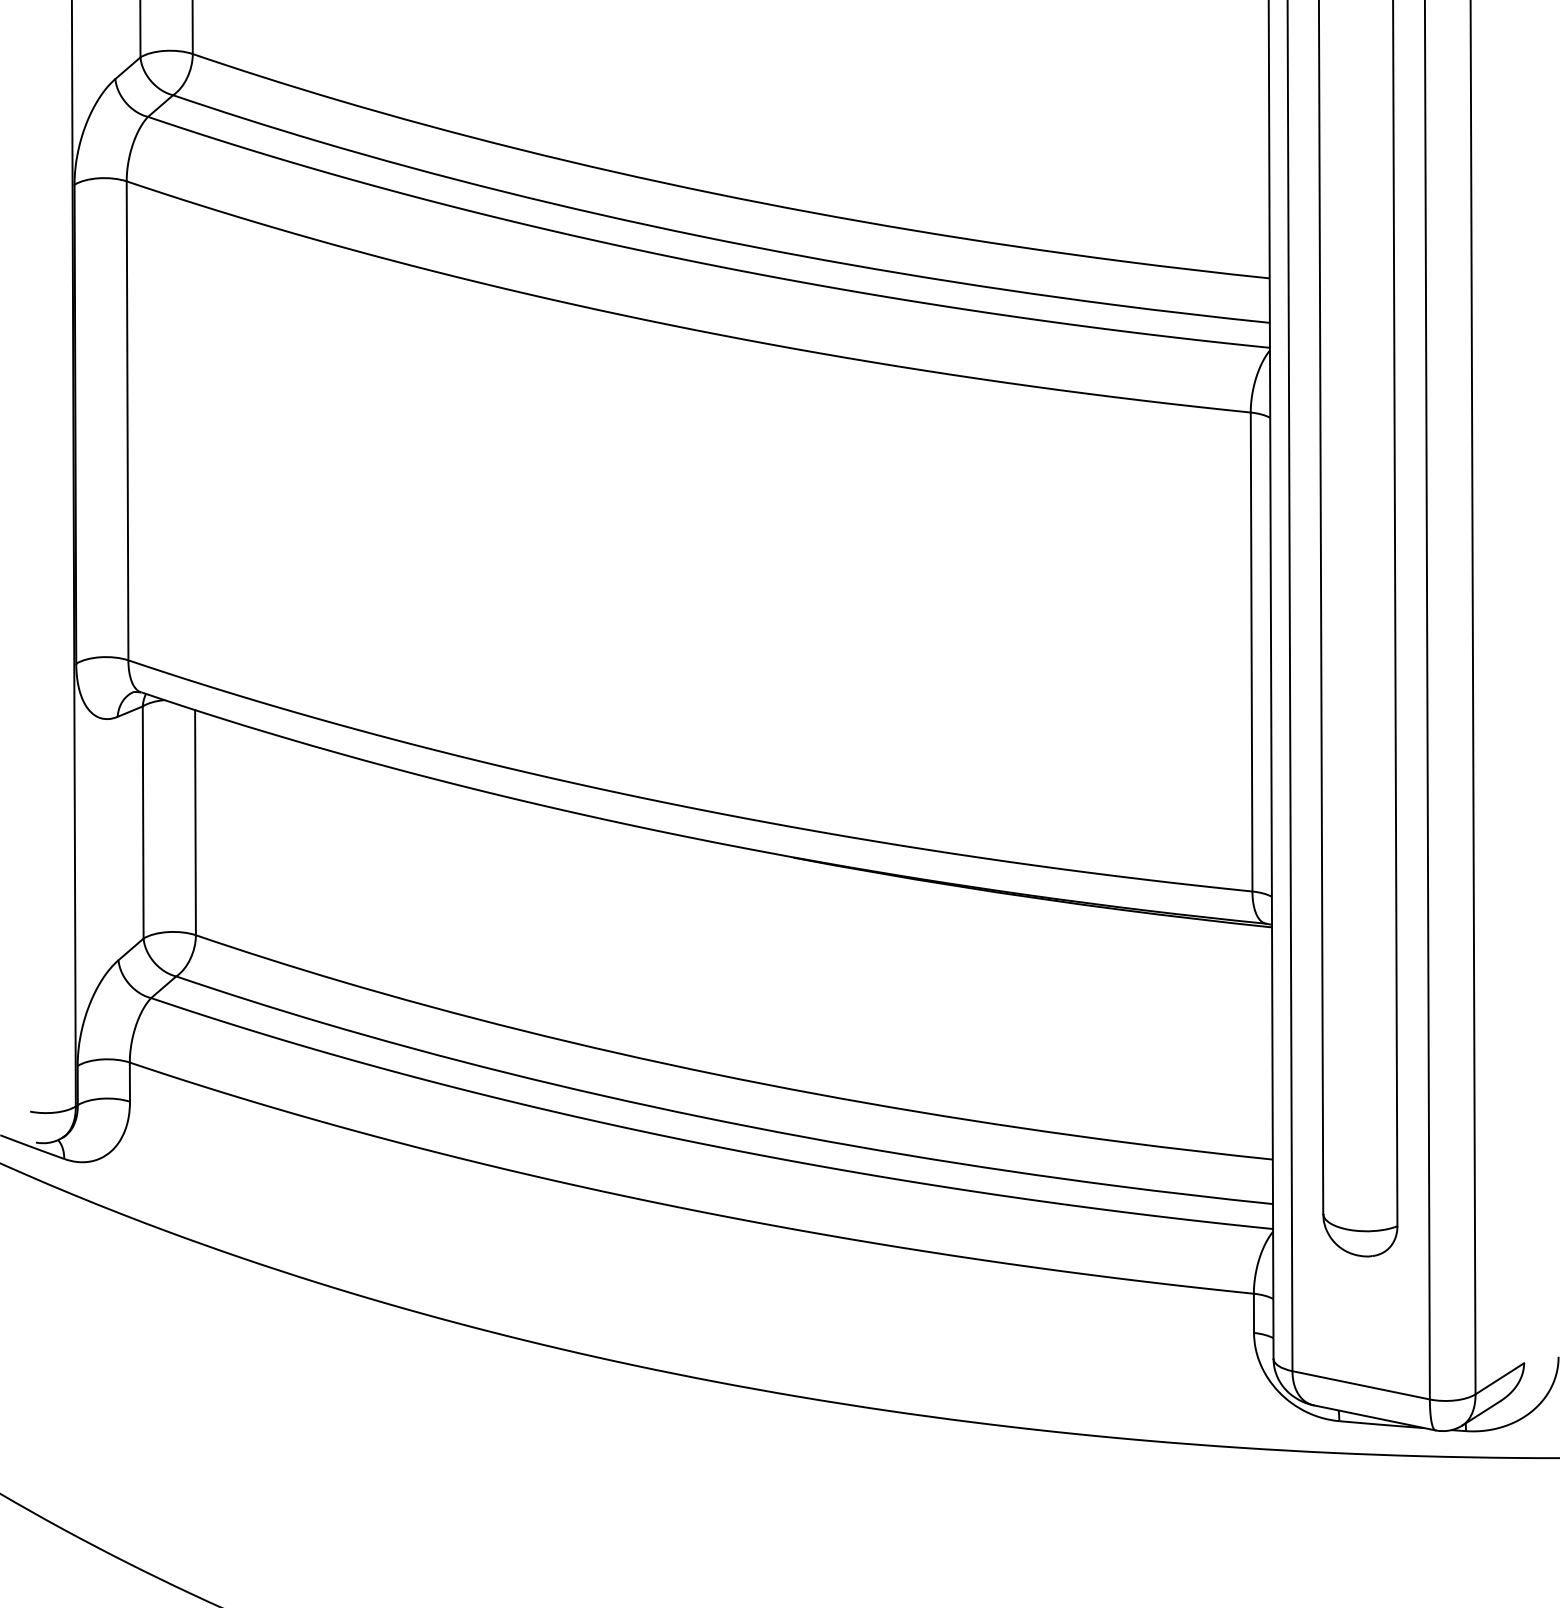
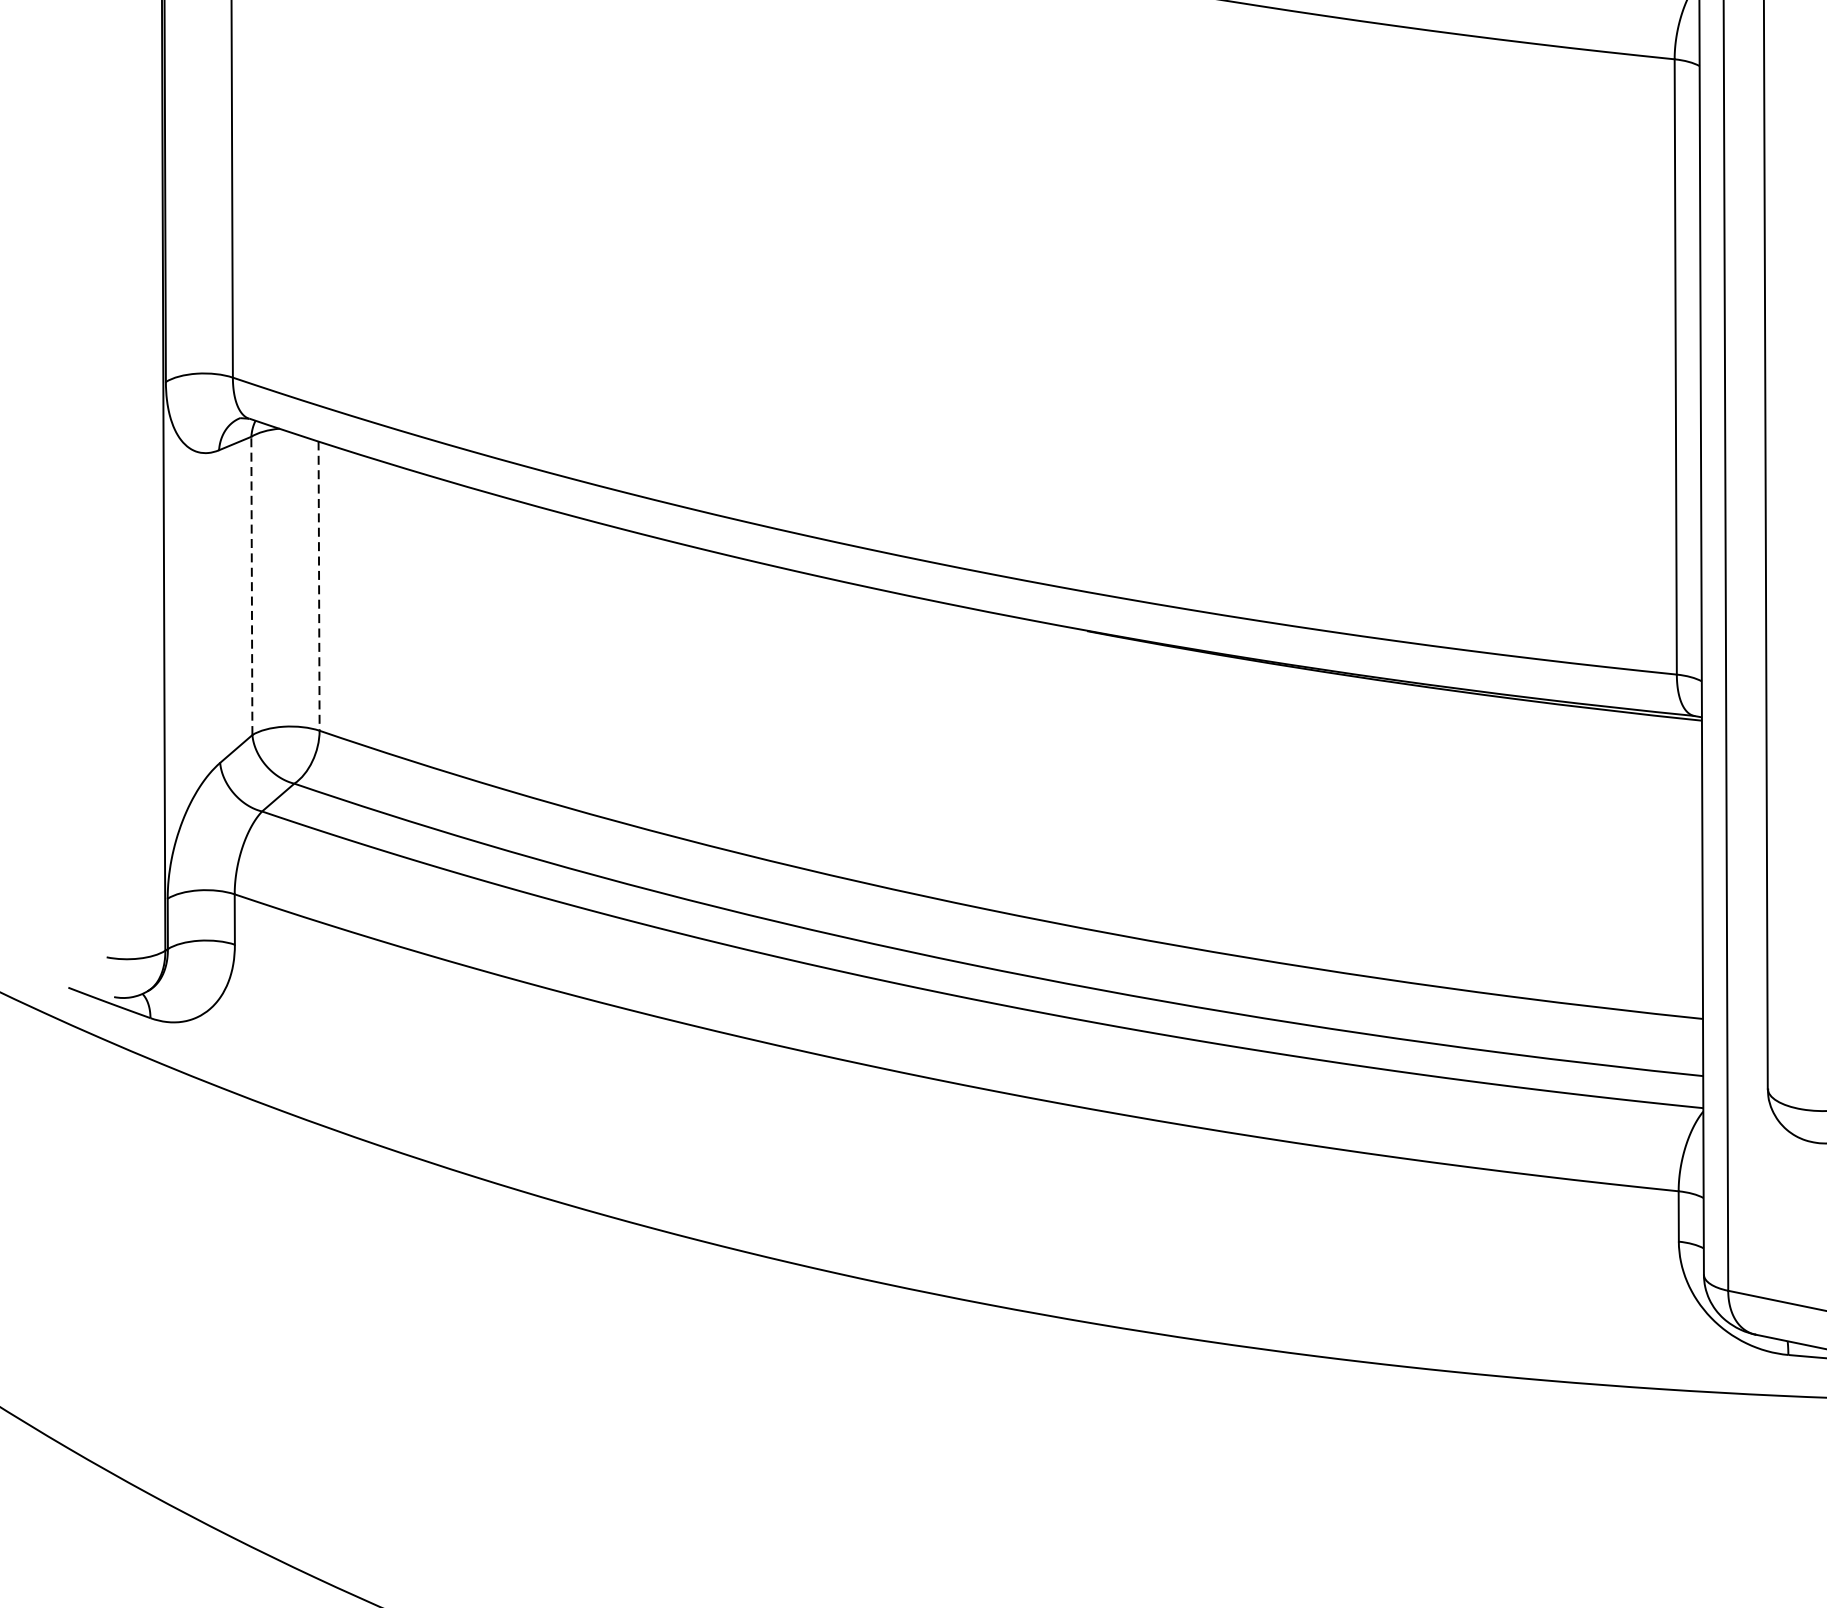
line: (143, 822) -> (252, 585), solid -> dashed
line: (195, 822) -> (319, 585), solid -> dashed

